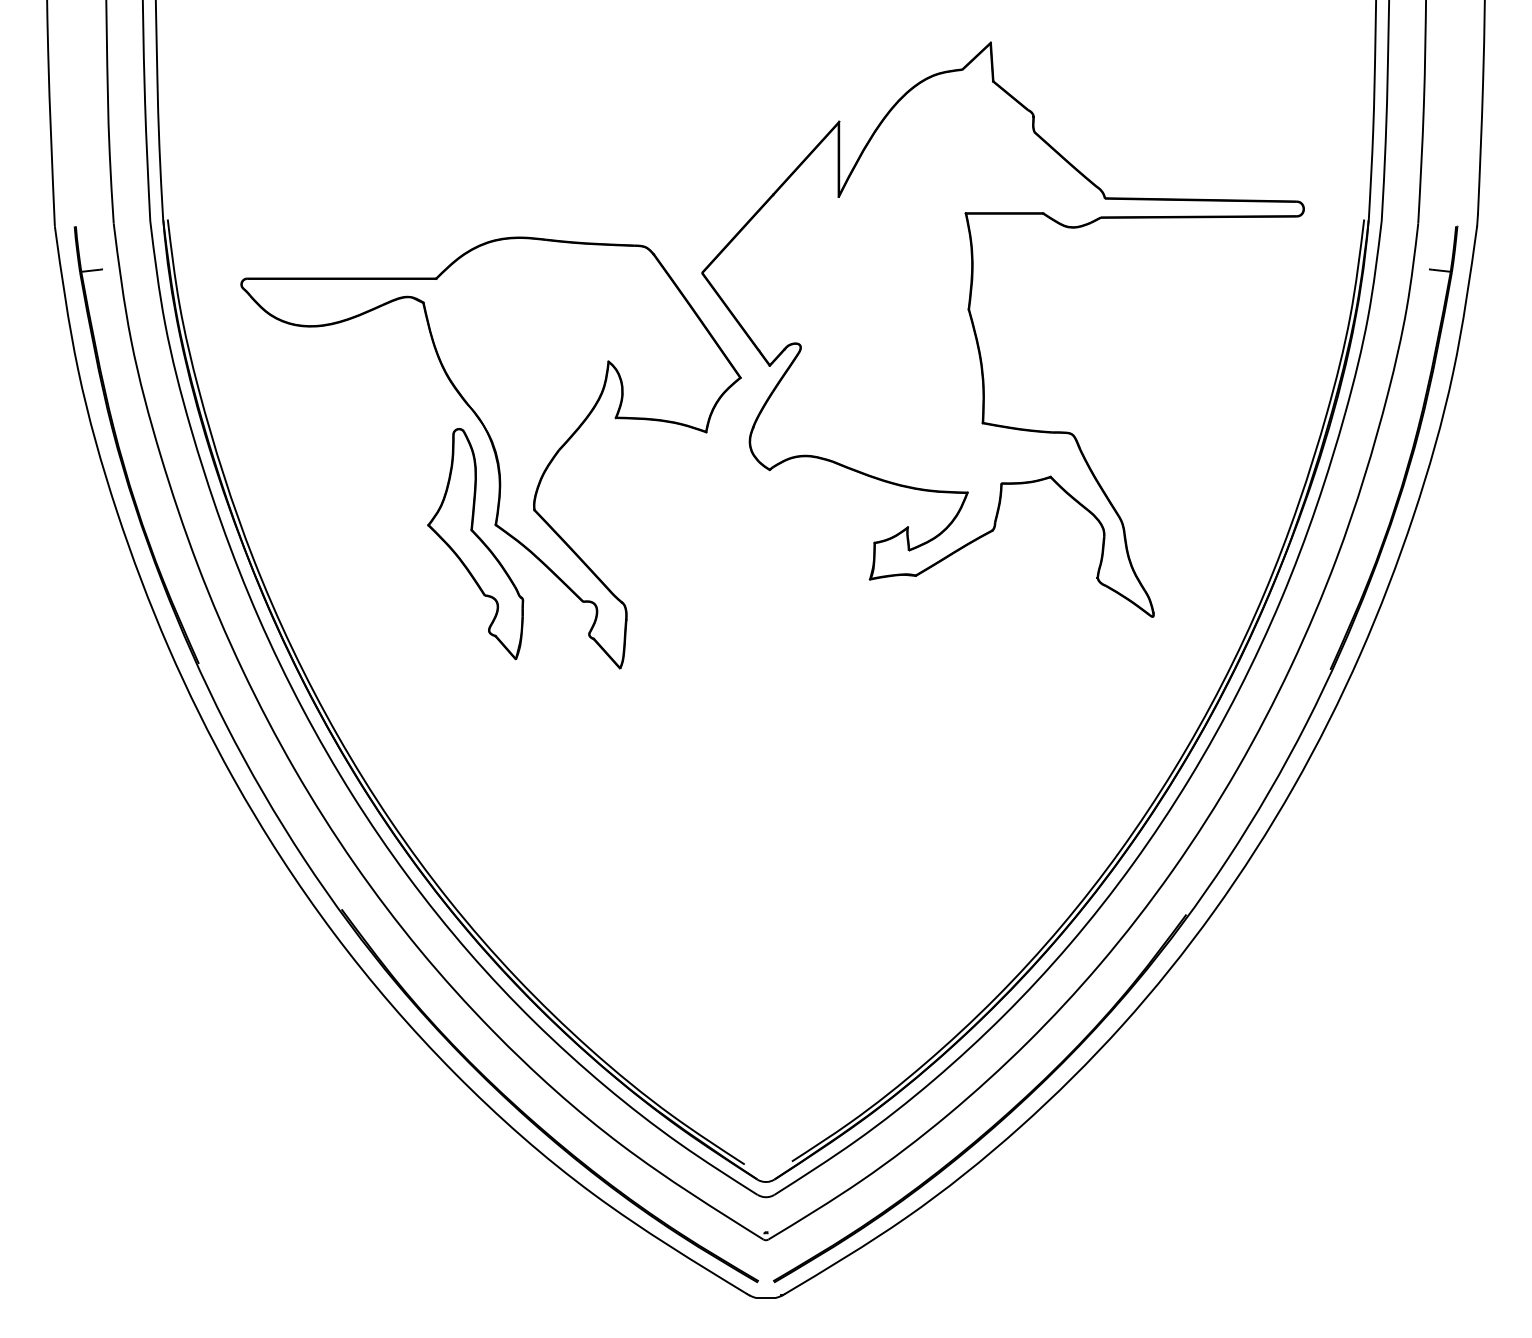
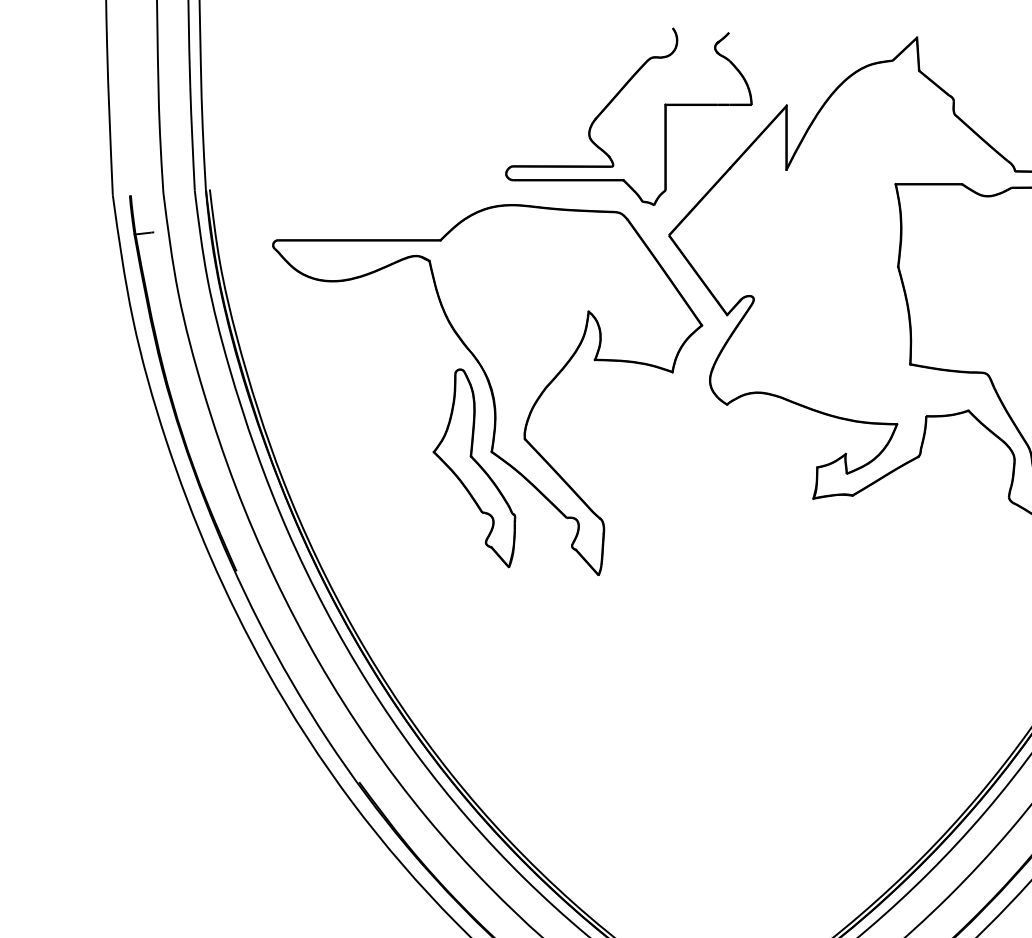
part: (636, 117) -> (612, 101), added

